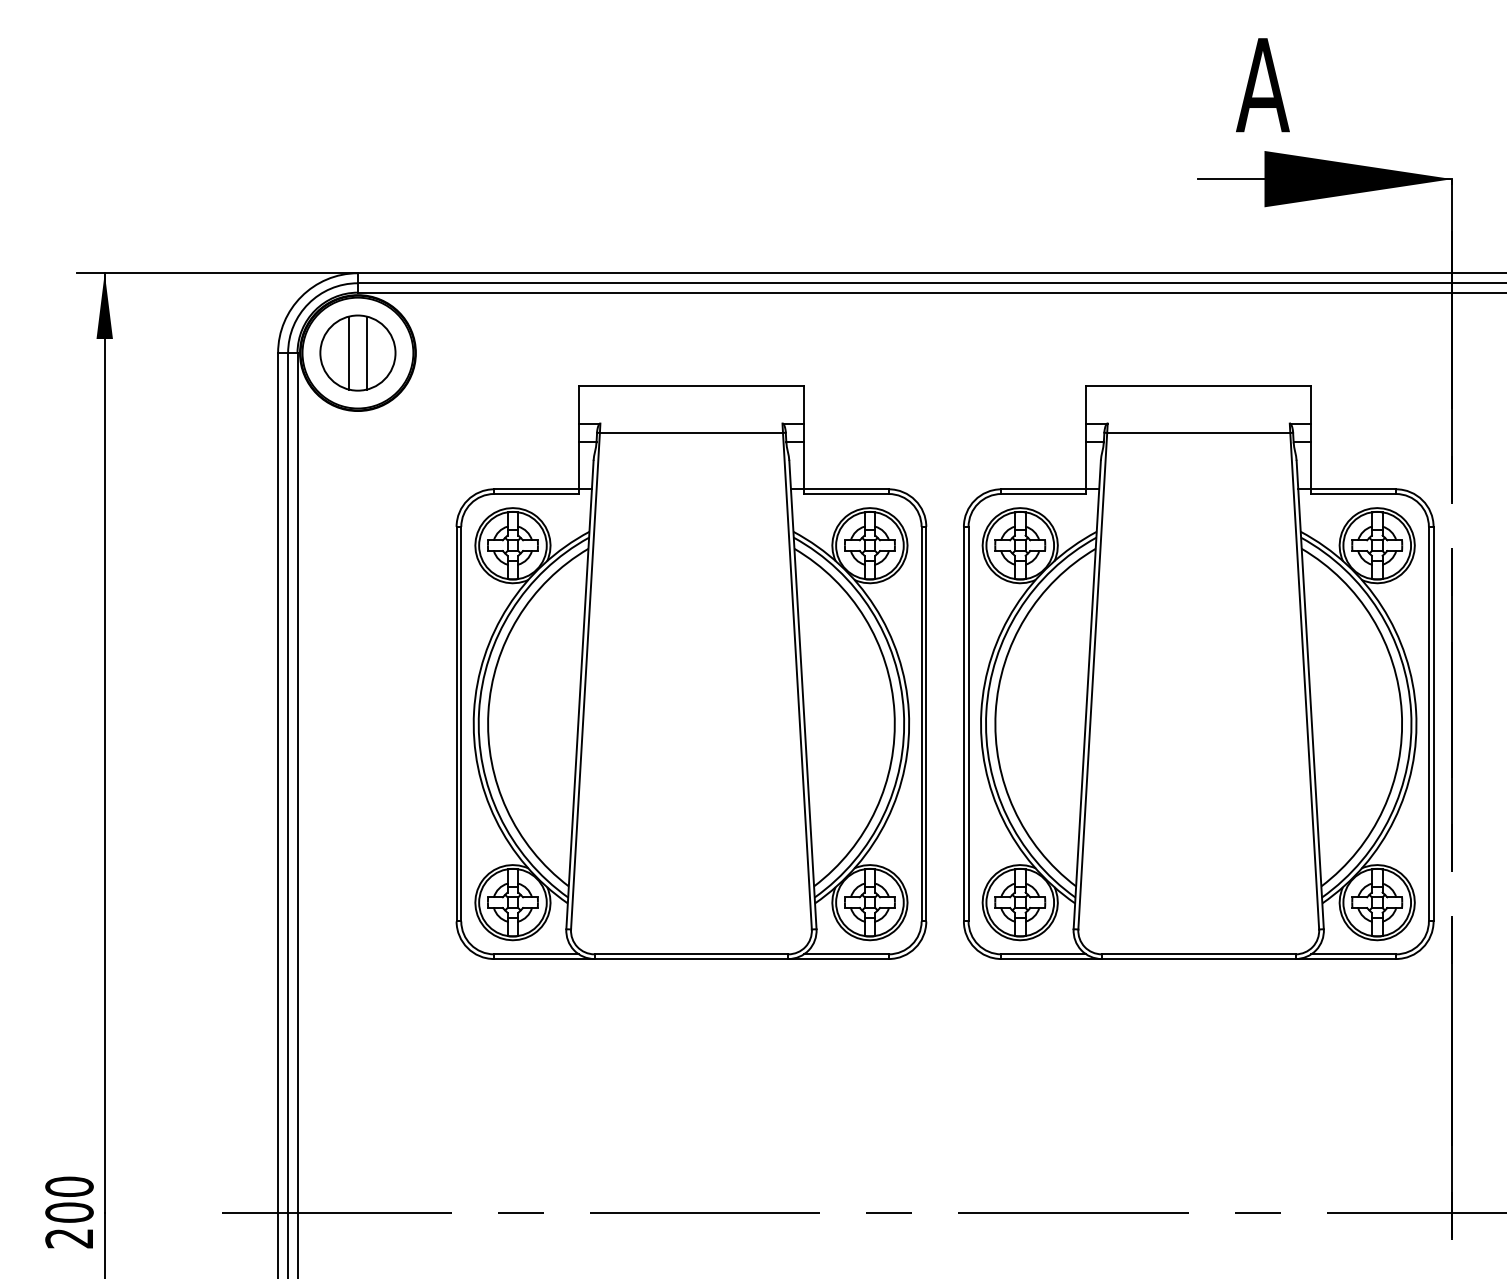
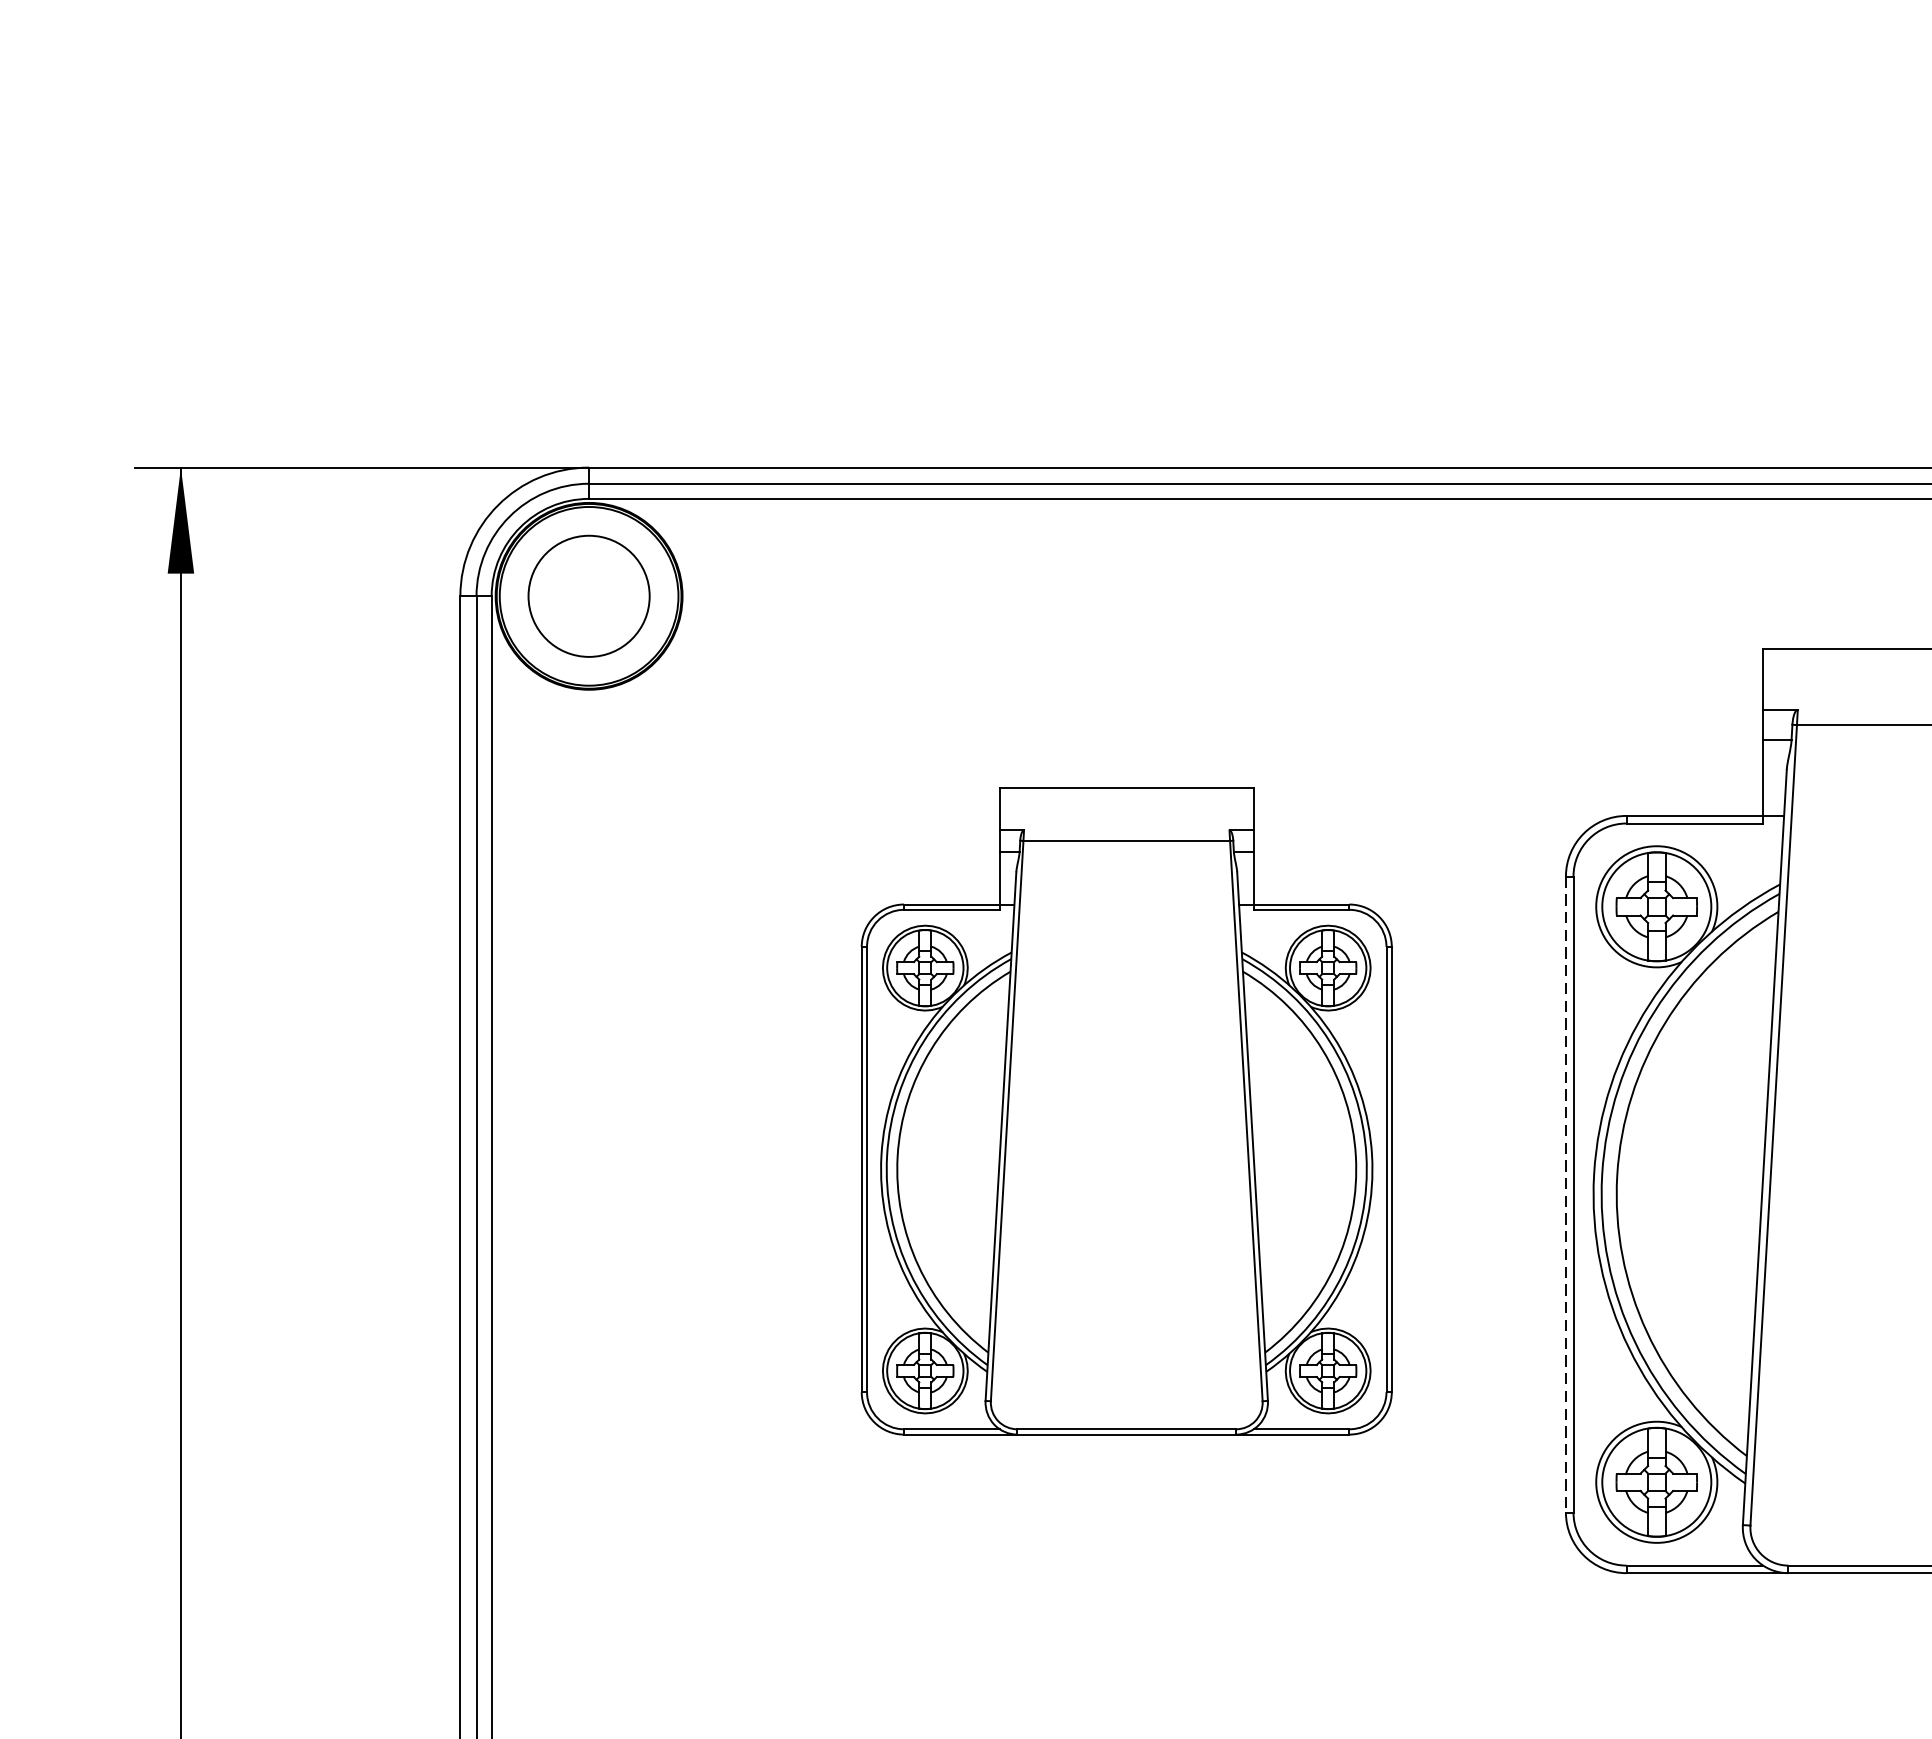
line: (349, 352) -> (575, 595), removed
line: (366, 352) -> (602, 595), removed
part: (691, 672) -> (1126, 1111), size x0.7
line: (963, 724) -> (1565, 1195), solid -> dashed

